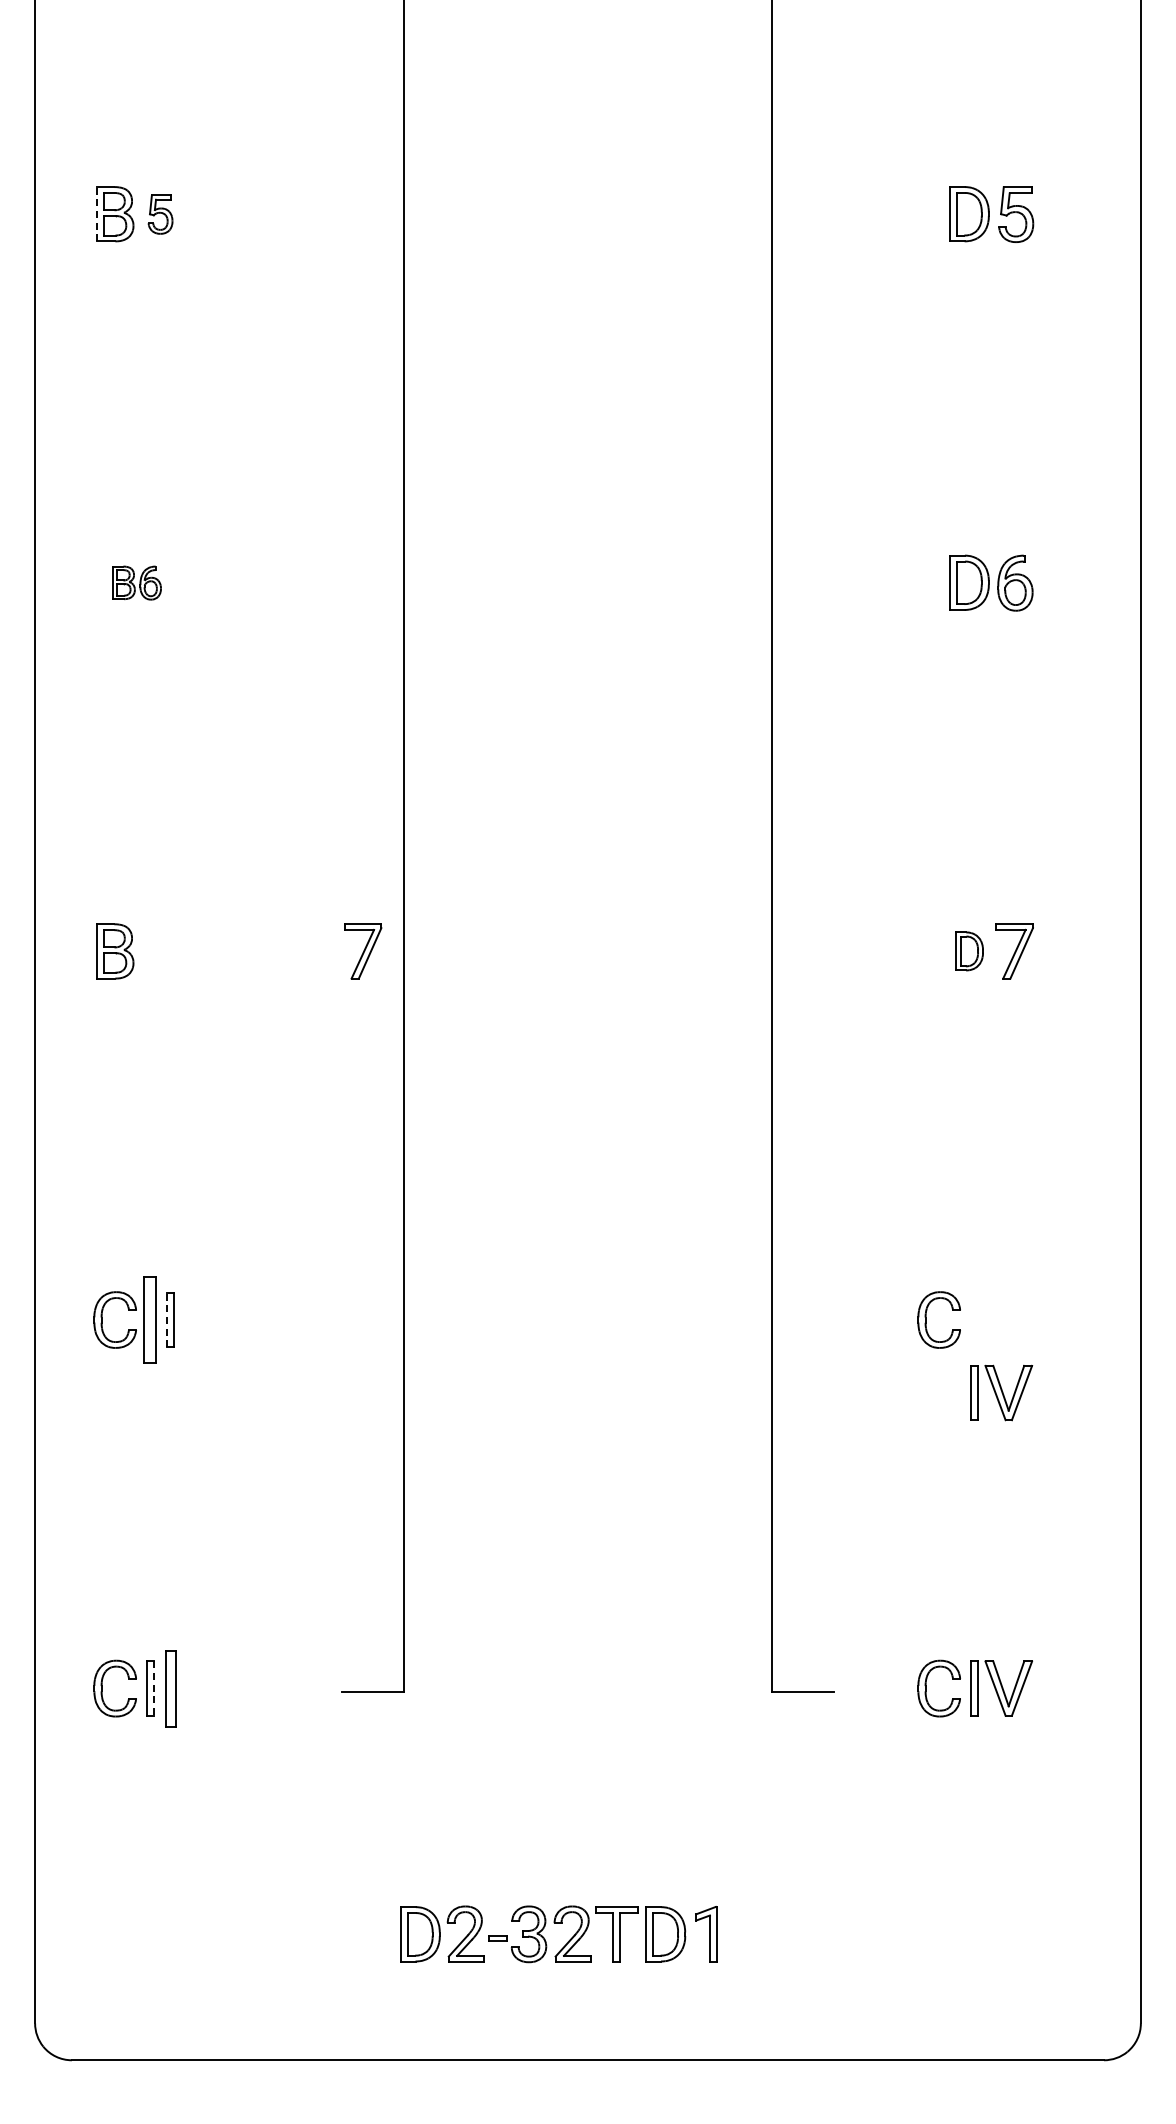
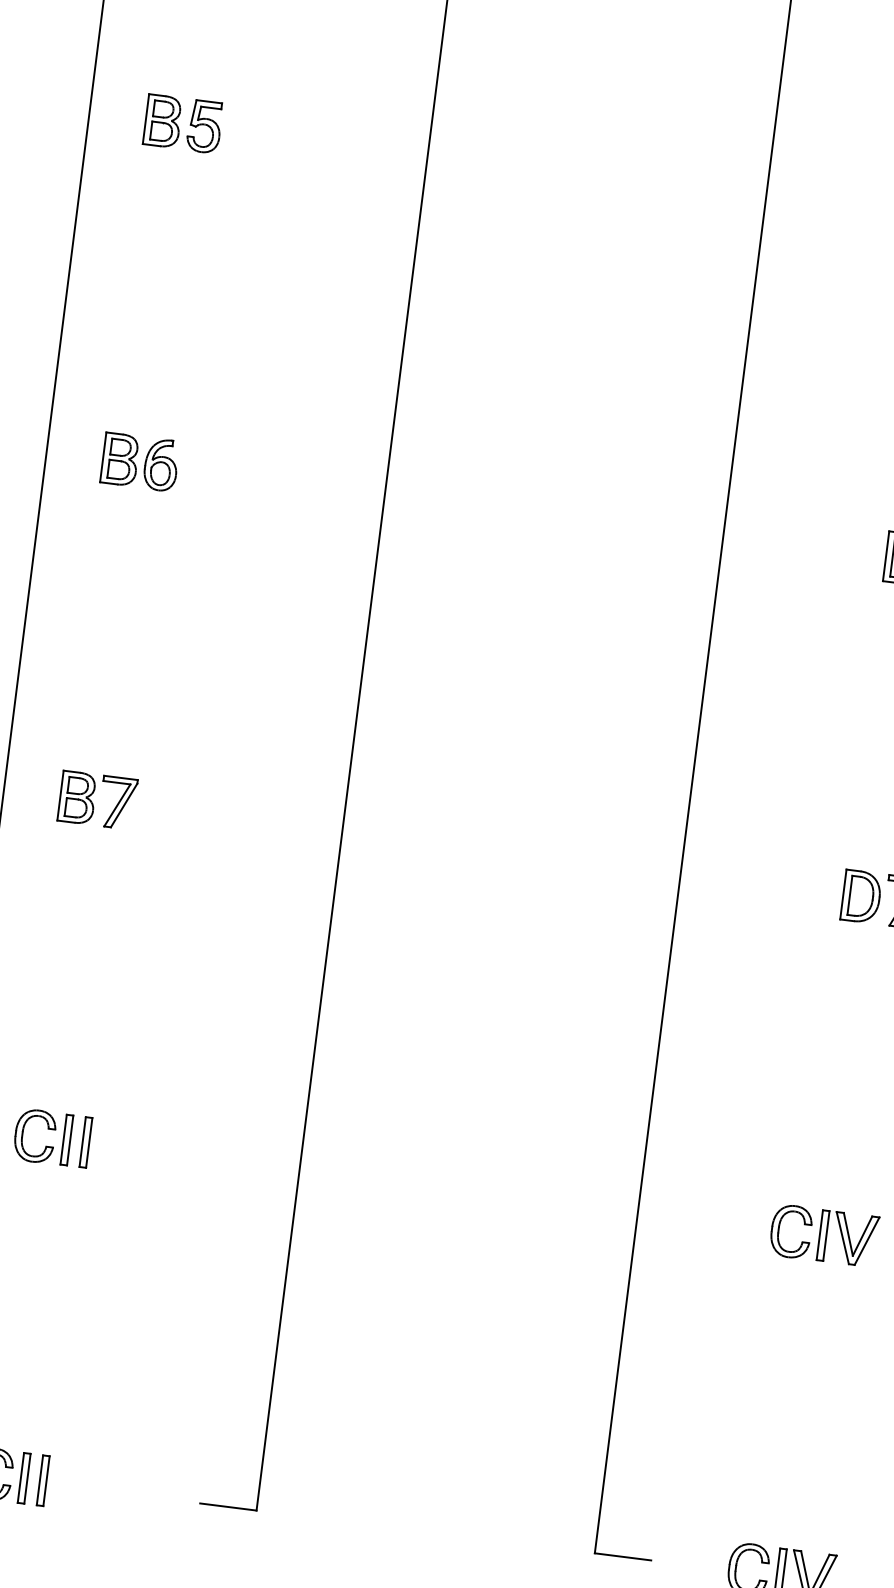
line: (96, 213) -> (146, 118), dashed -> solid
part: (160, 214) -> (204, 126), size x1.43
part: (136, 582) -> (139, 461), size x1.67
part: (363, 951) -> (118, 802), moved
part: (969, 951) -> (861, 896), size x1.43
part: (150, 1319) -> (67, 1139), size x0.62
line: (167, 1319) -> (82, 1141), dashed -> solid
part: (1001, 1392) -> (848, 1238), moved
part: (170, 1688) -> (42, 1480), size x0.71
line: (153, 1689) -> (27, 1479), dashed -> solid

